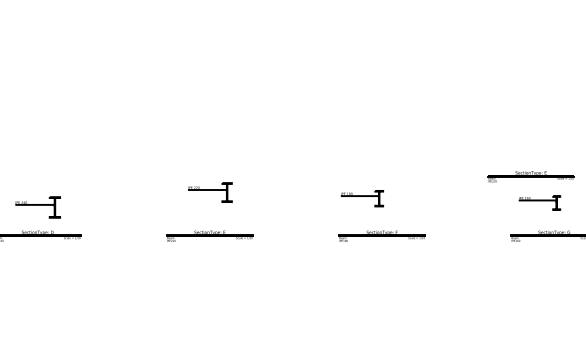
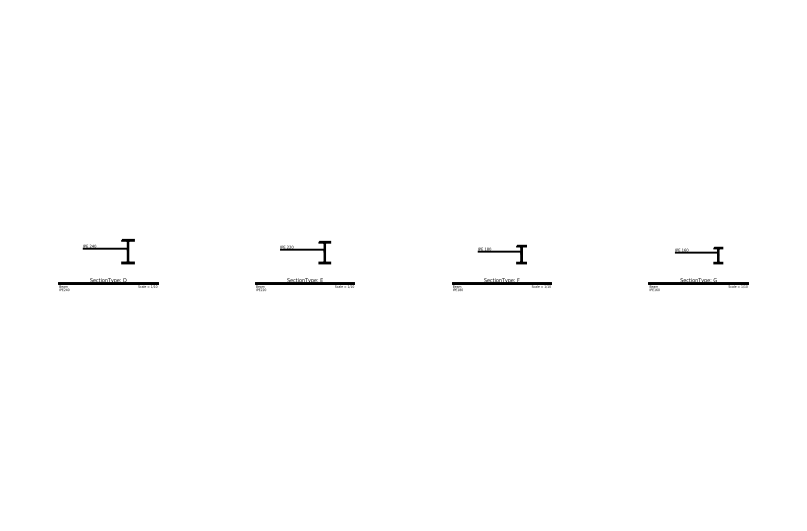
part: (530, 176) -> (671, 216), removed
part: (210, 192) -> (305, 252), moved
part: (361, 198) -> (501, 254), moved
part: (540, 202) -> (699, 255), moved

